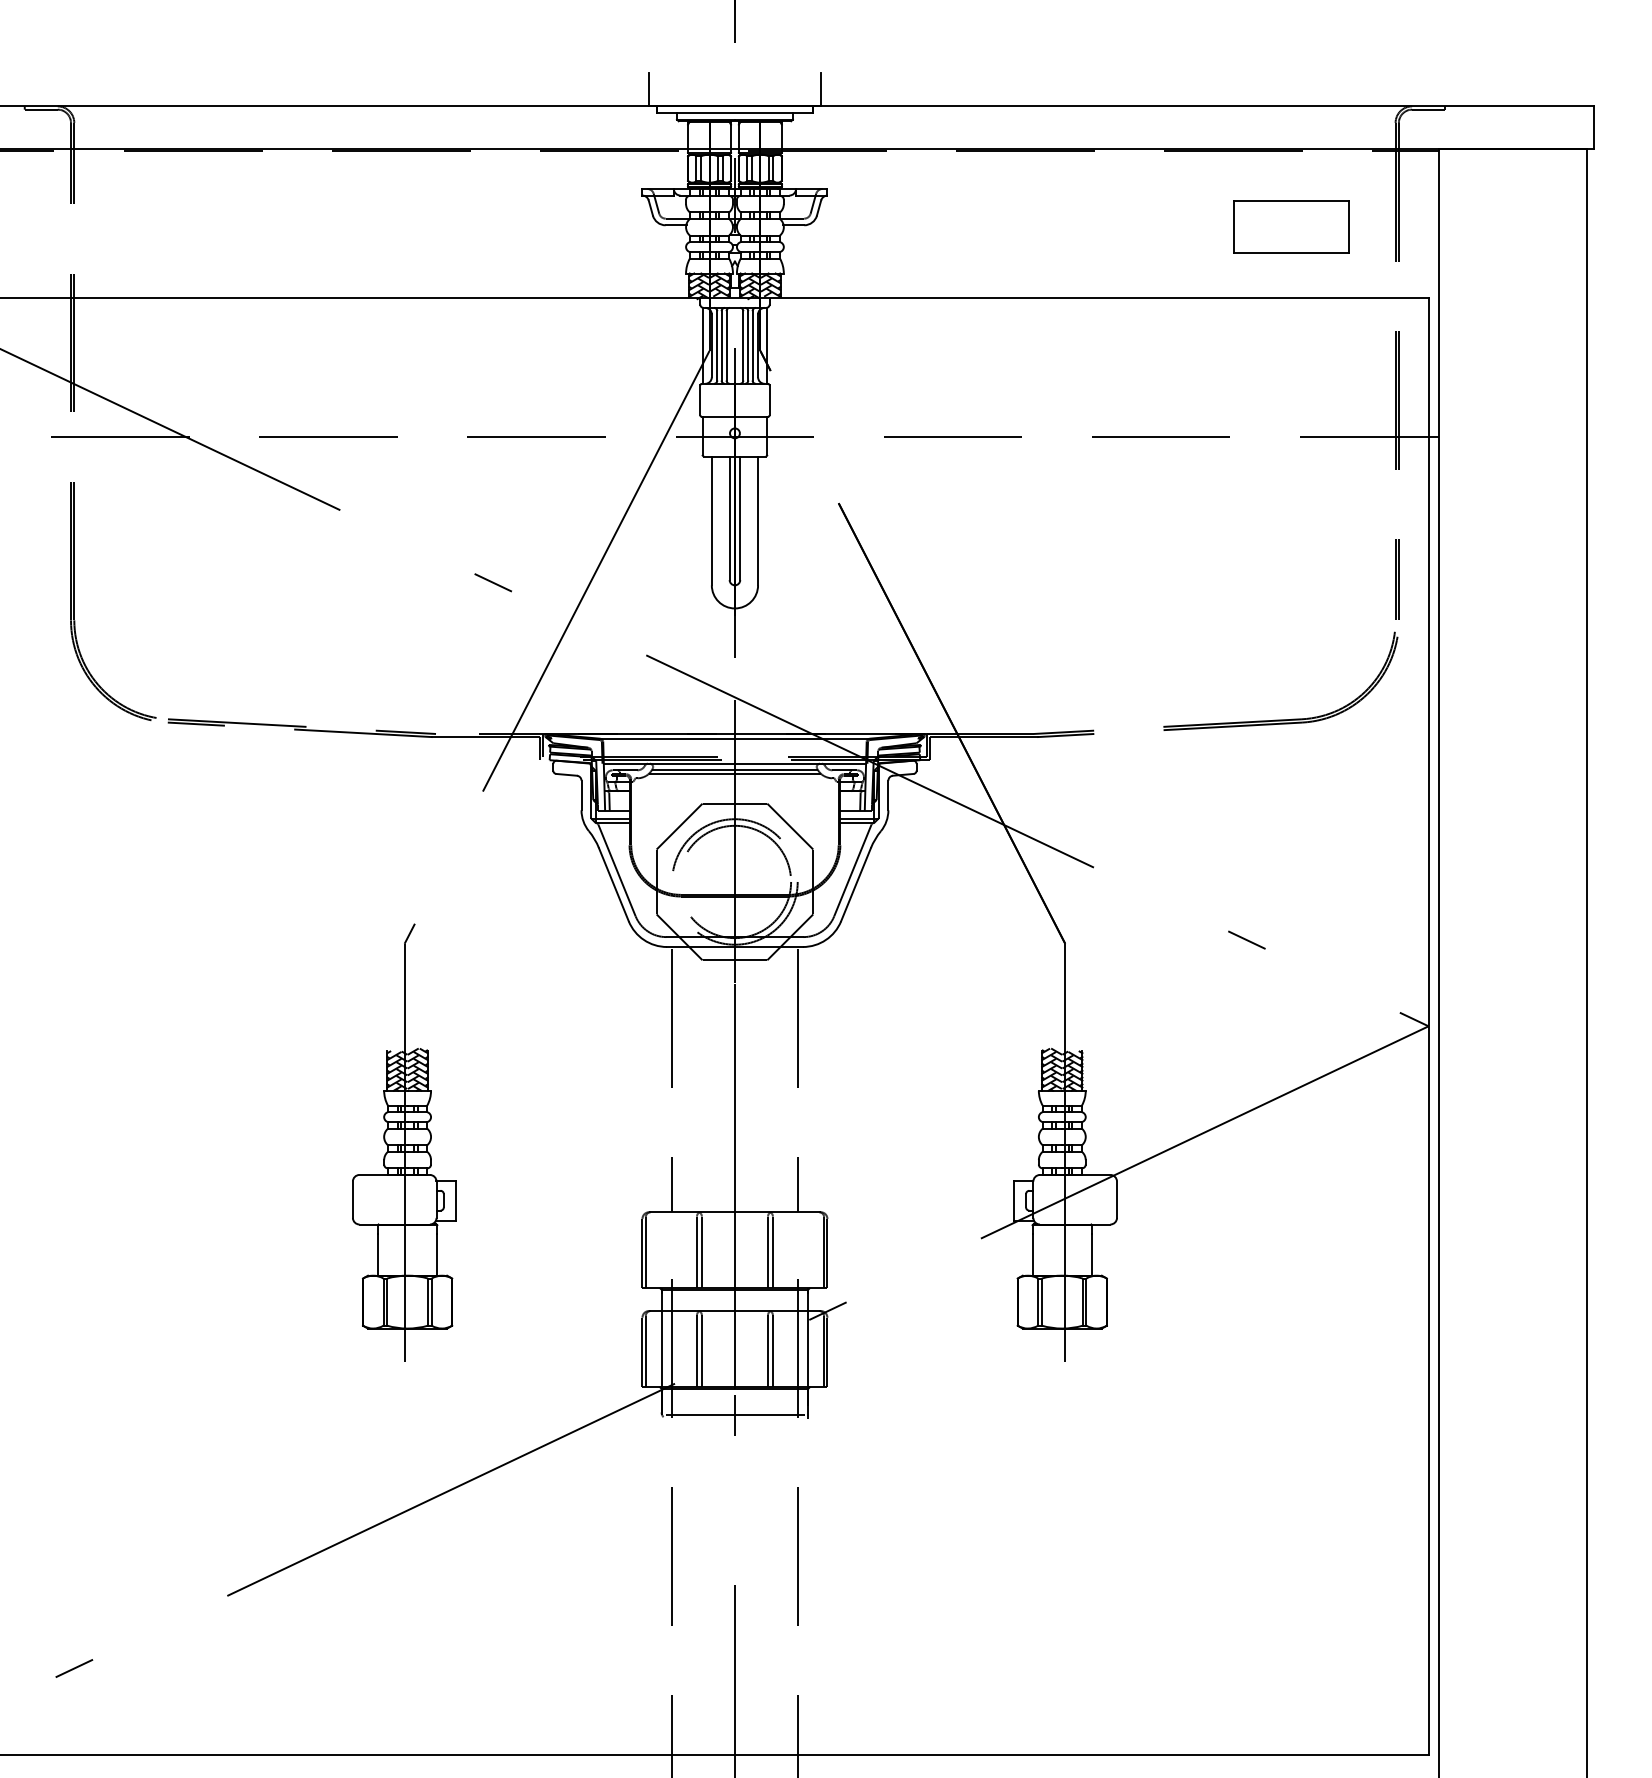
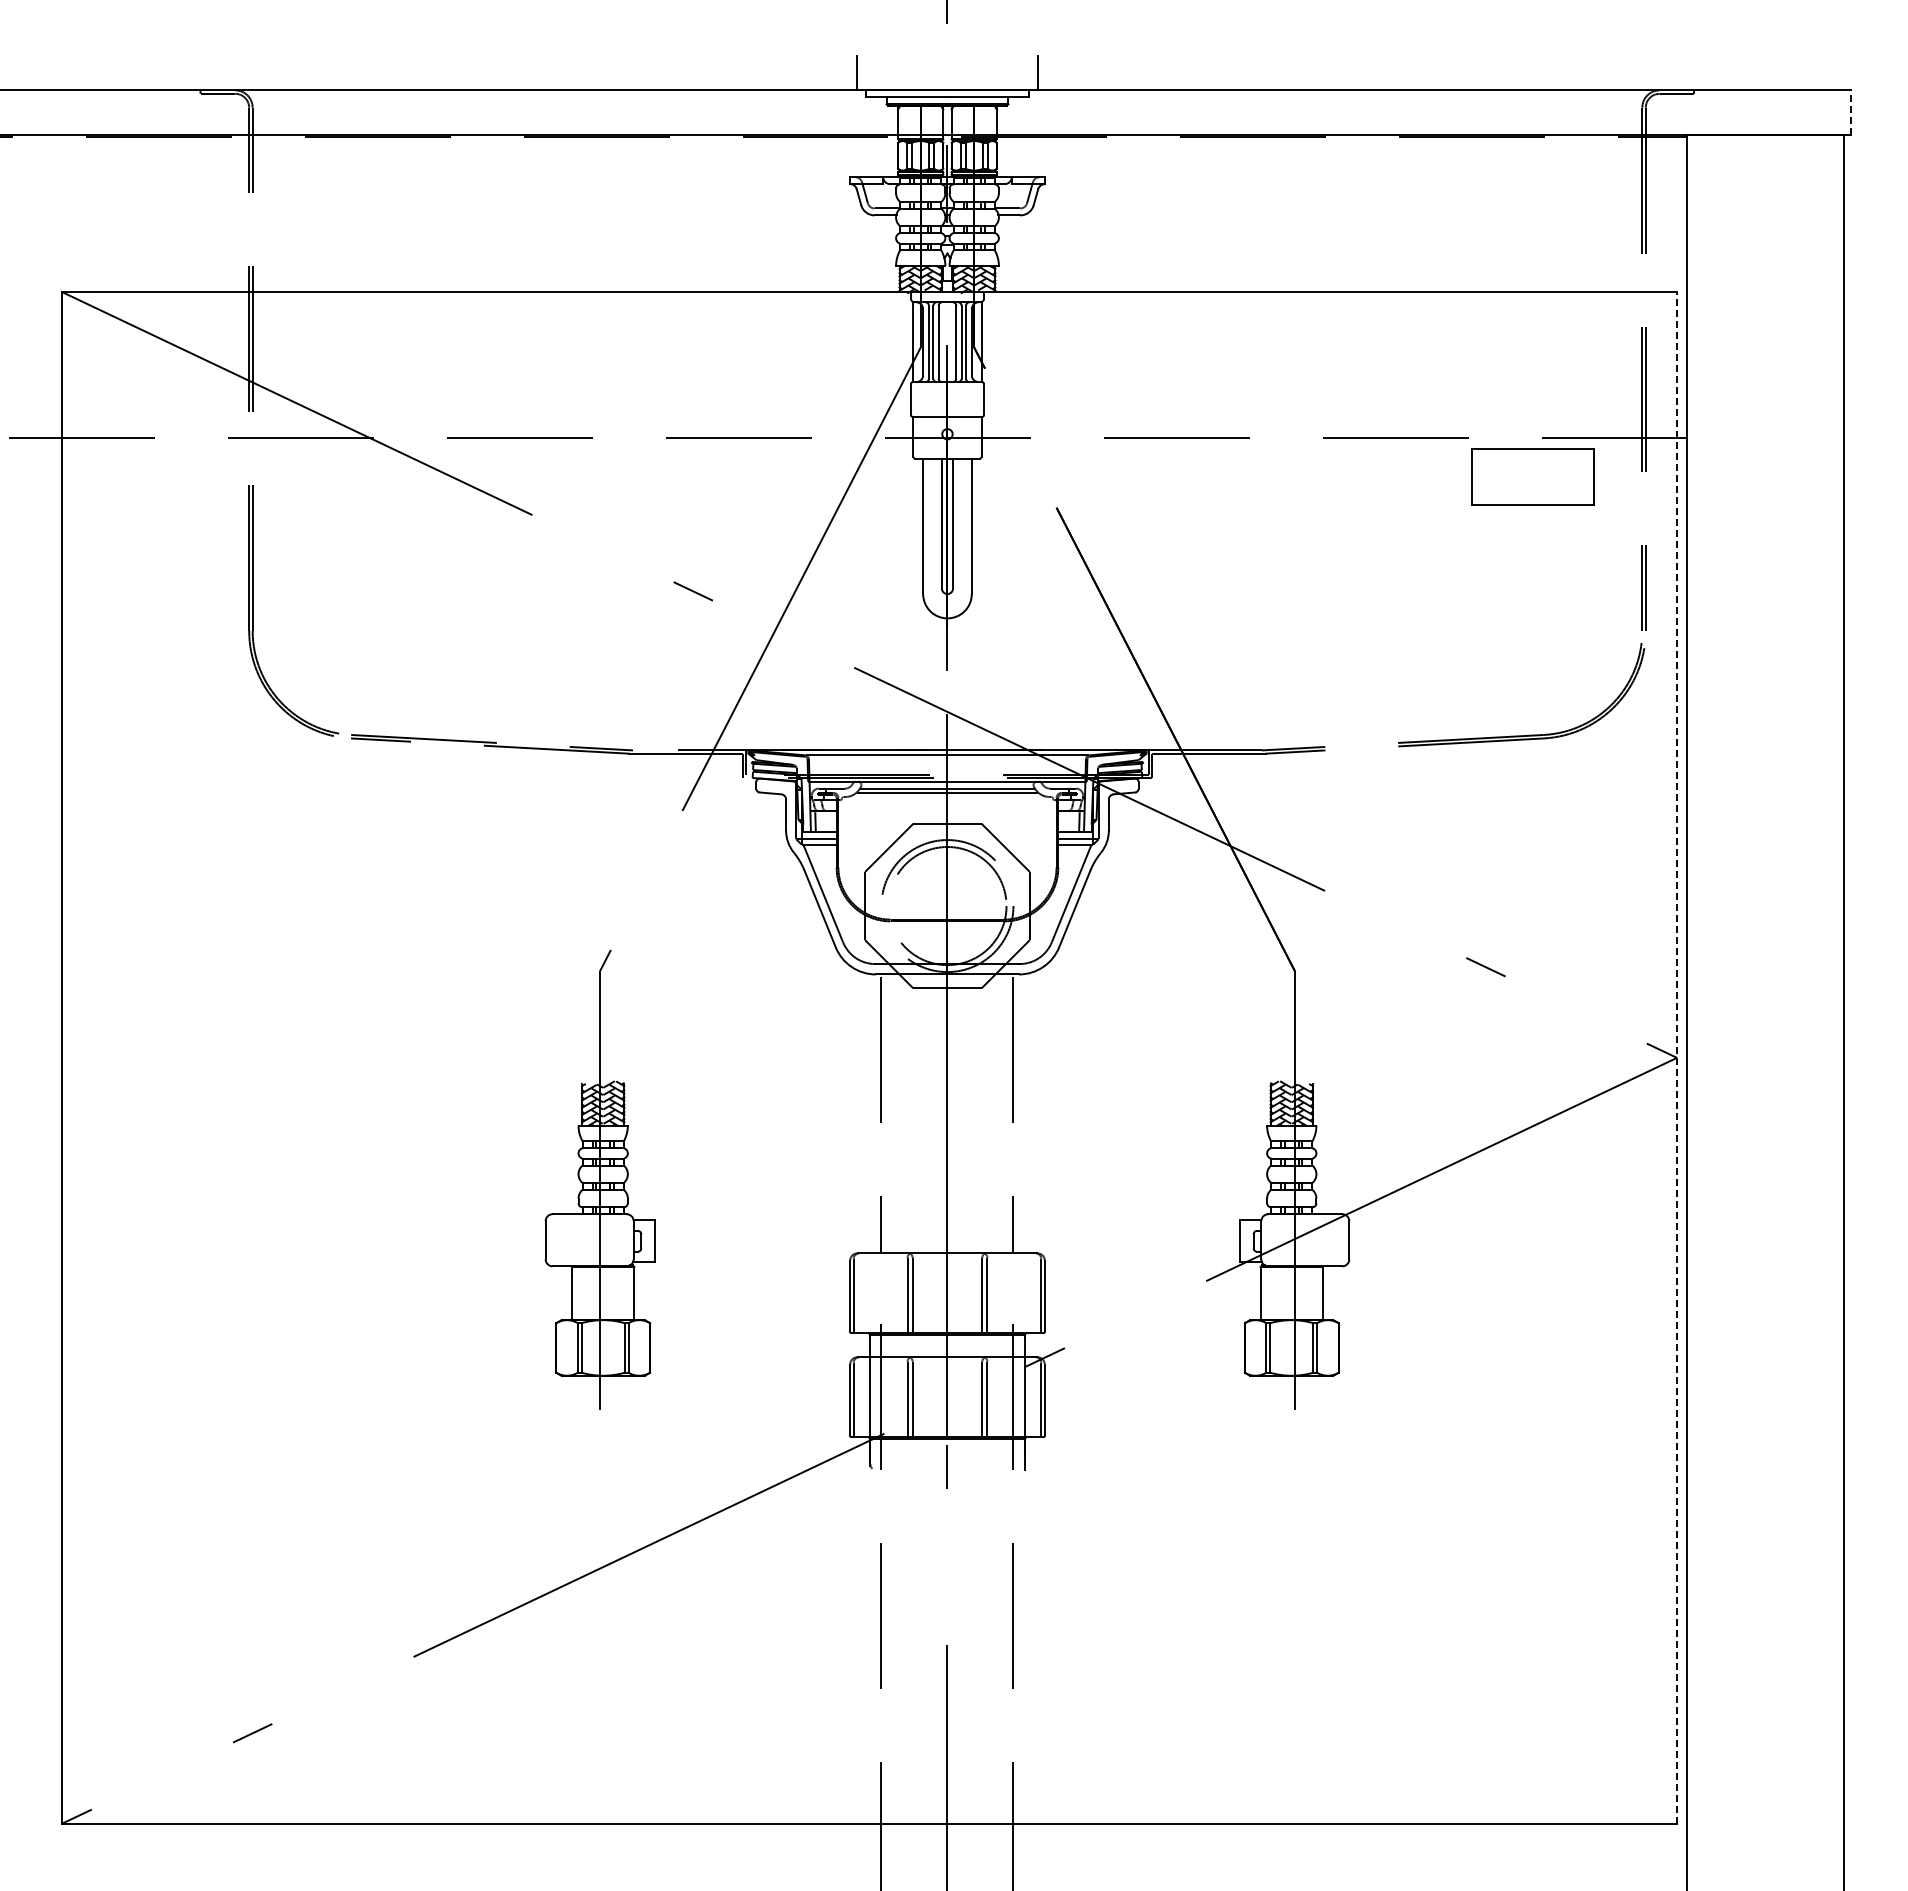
line: (1593, 127) -> (1850, 112), solid -> dashed
part: (1291, 226) -> (1532, 476), moved
line: (1429, 1025) -> (1677, 1057), solid -> dashed
line: (736, 1414) -> (949, 1466), removed

